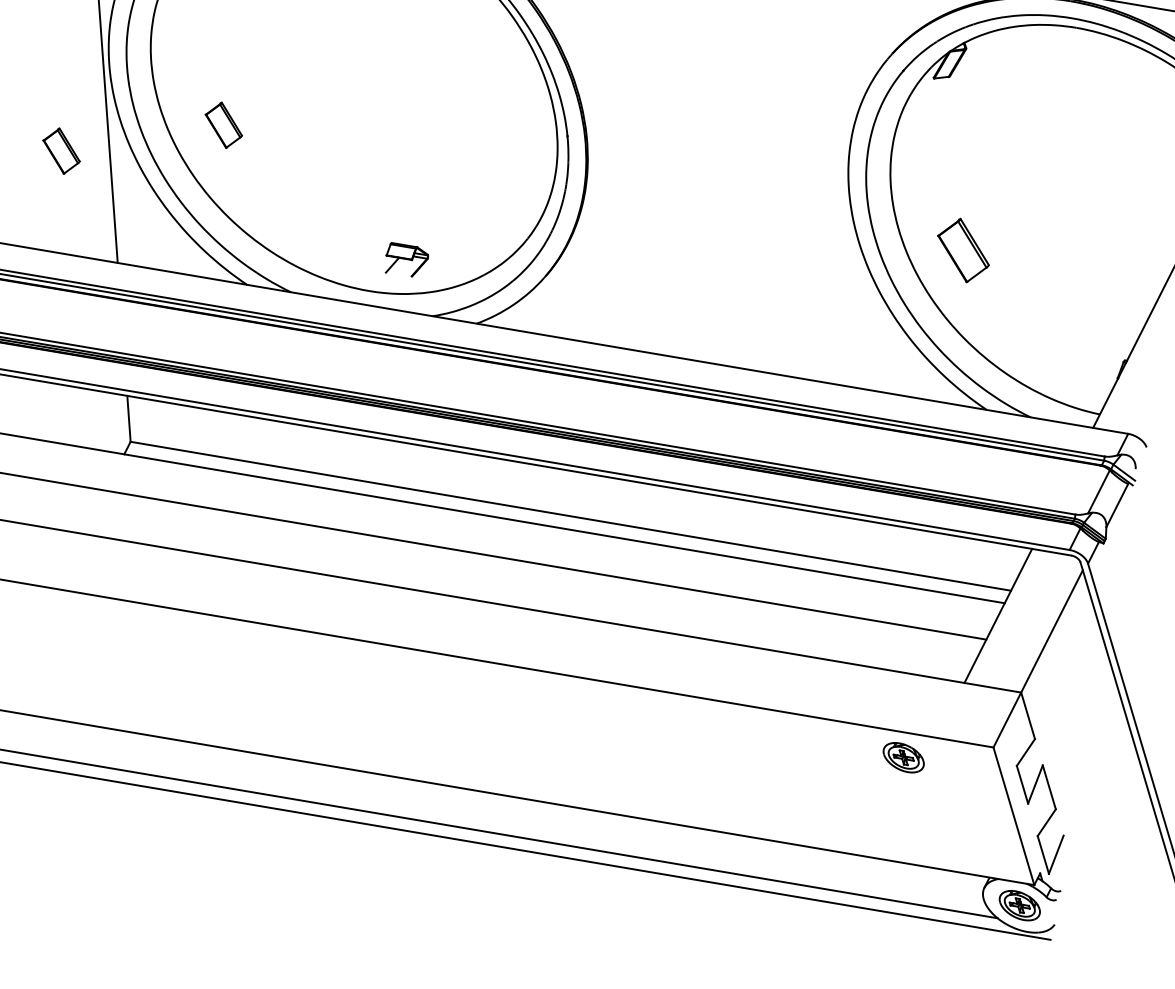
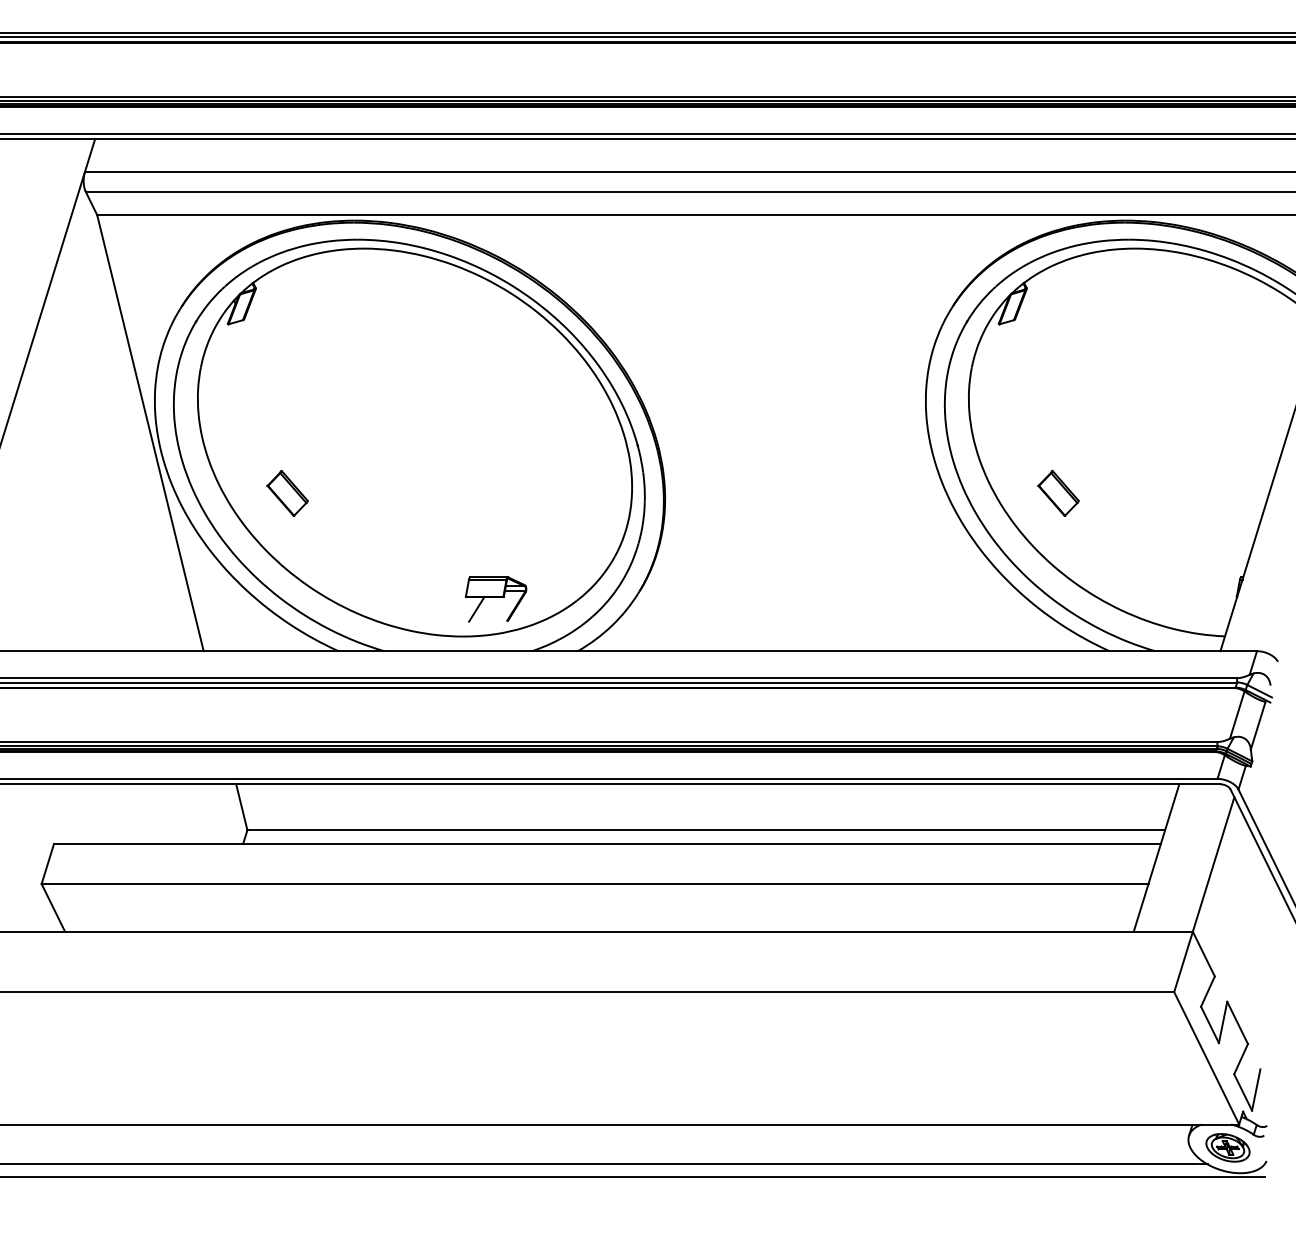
part: (61, 150) -> (127, 546), removed
part: (963, 249) -> (1058, 492), size x0.71
part: (406, 260) -> (495, 599), size x1.43
part: (903, 757) -> (1084, 1017), removed

